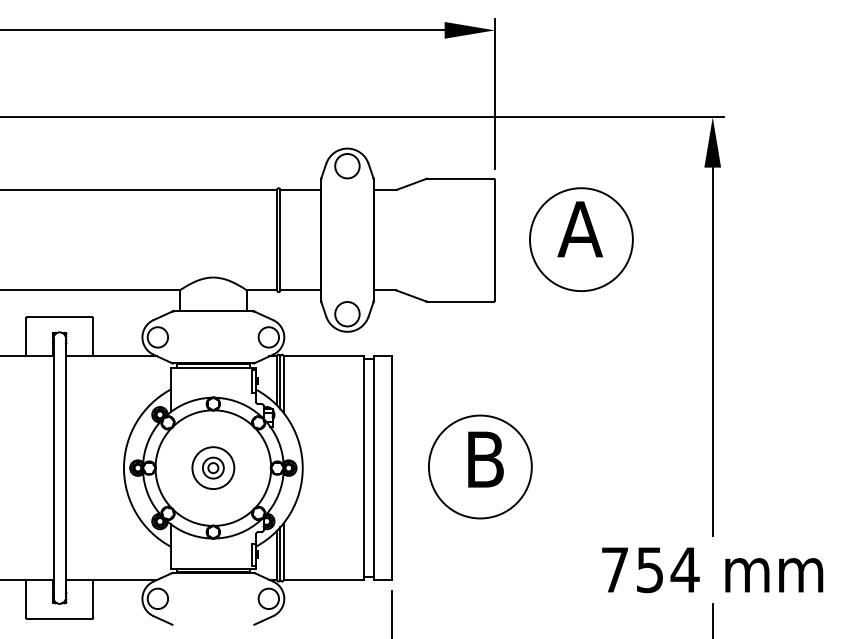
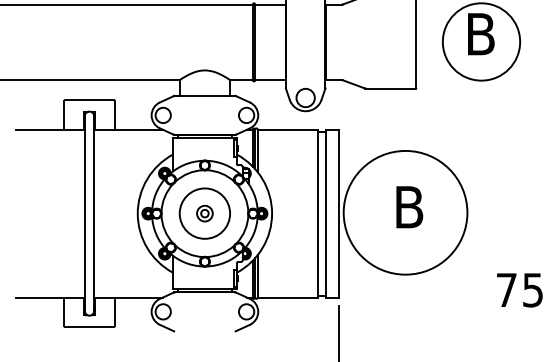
text: (579, 229) -> (480, 34), A -> B
circle: (479, 466) -> (404, 212), size x1.6
circle: (213, 468) -> (205, 213), size x1.6

